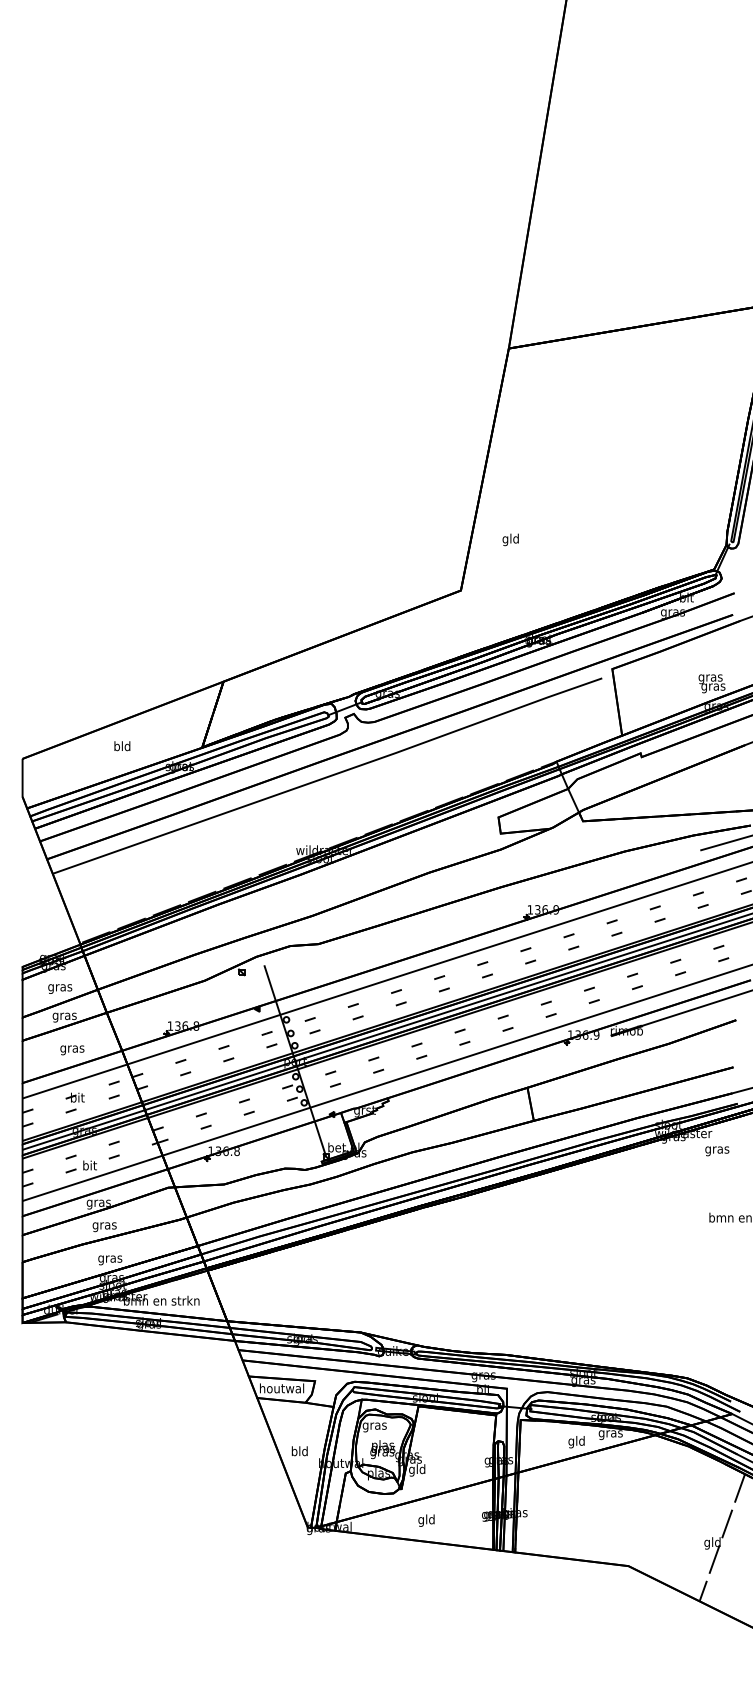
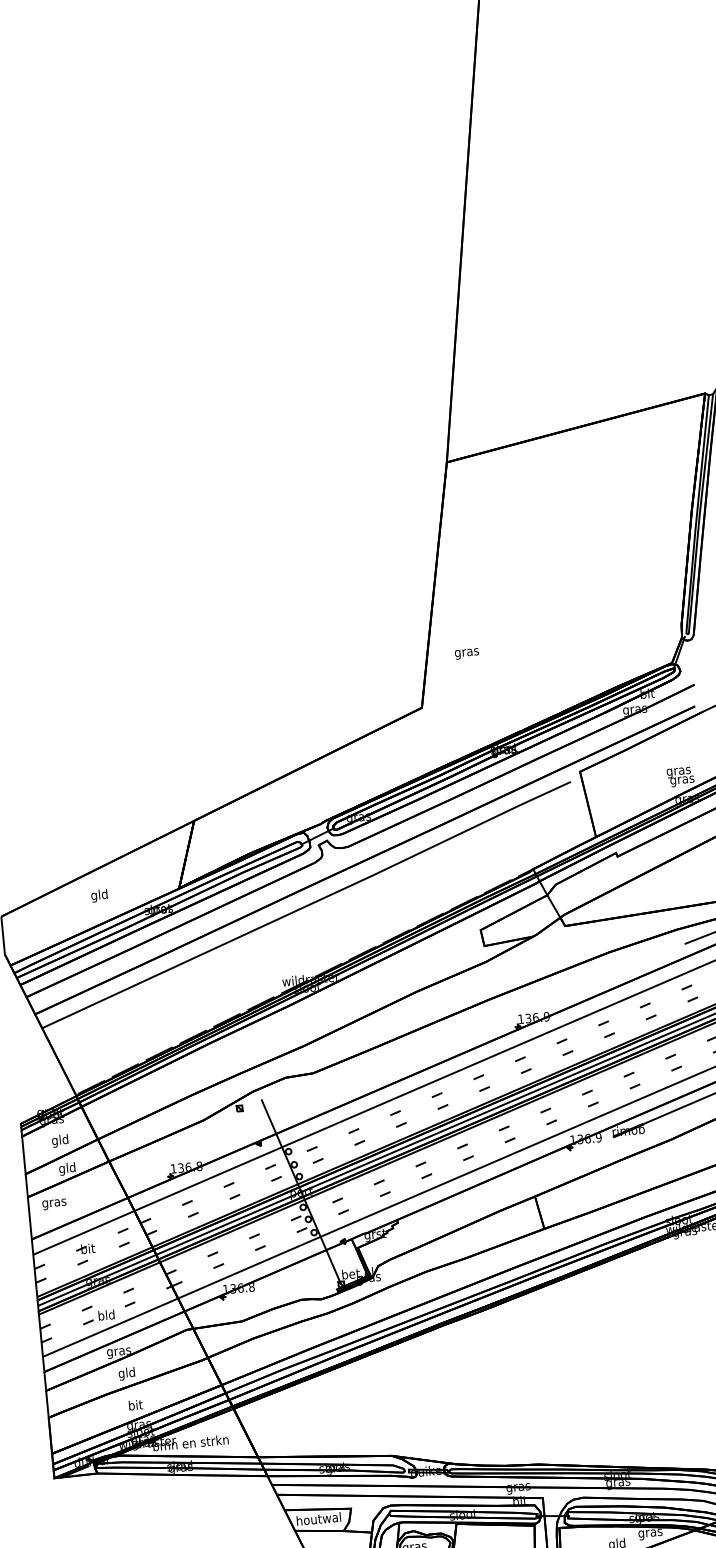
text: (510, 539) -> (466, 652), gld -> gras
text: (117, 747) -> (94, 896), bld -> gld
text: (60, 987) -> (60, 1140), gras -> gld
text: (64, 1016) -> (67, 1169), gras -> gld
text: (72, 1050) -> (54, 1204), moved
text: (89, 1165) -> (106, 1315), bit -> bld
text: (104, 1225) -> (126, 1373), gras -> gld
text: (110, 1258) -> (135, 1405), gras -> bit

